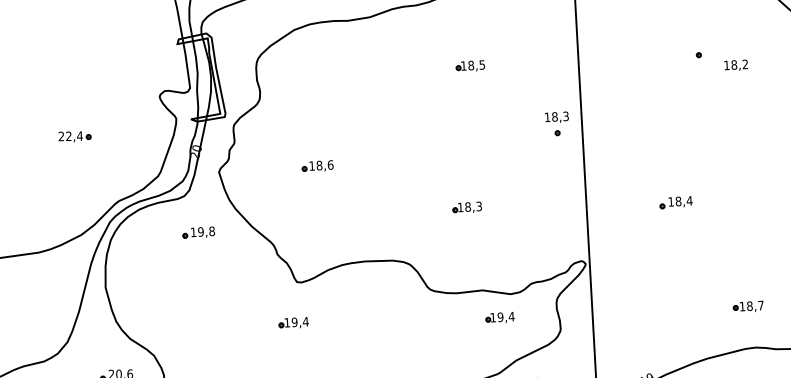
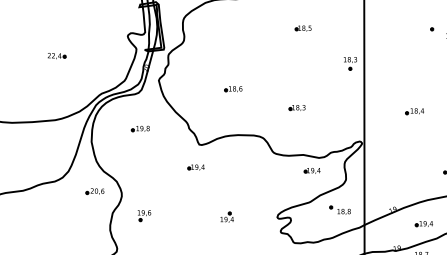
part: (74, 137) -> (56, 56), moved
part: (317, 166) -> (233, 89), moved
part: (196, 232) -> (139, 128), moved

